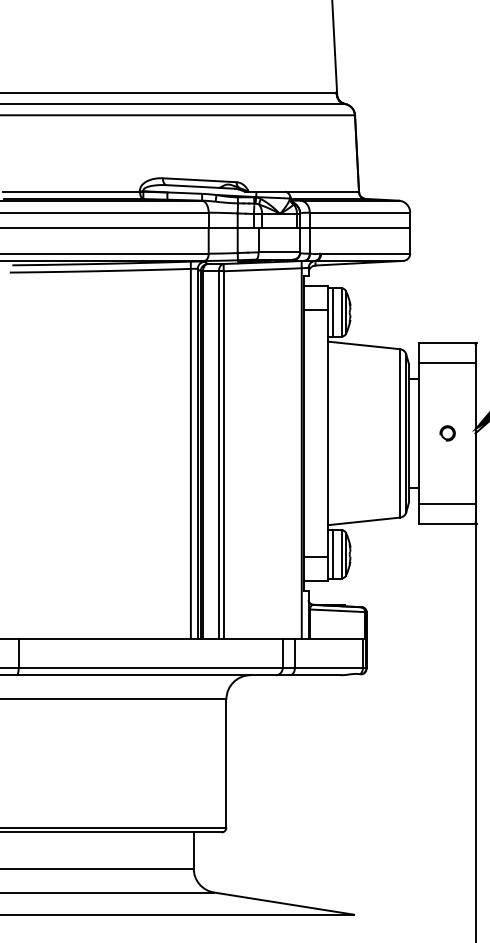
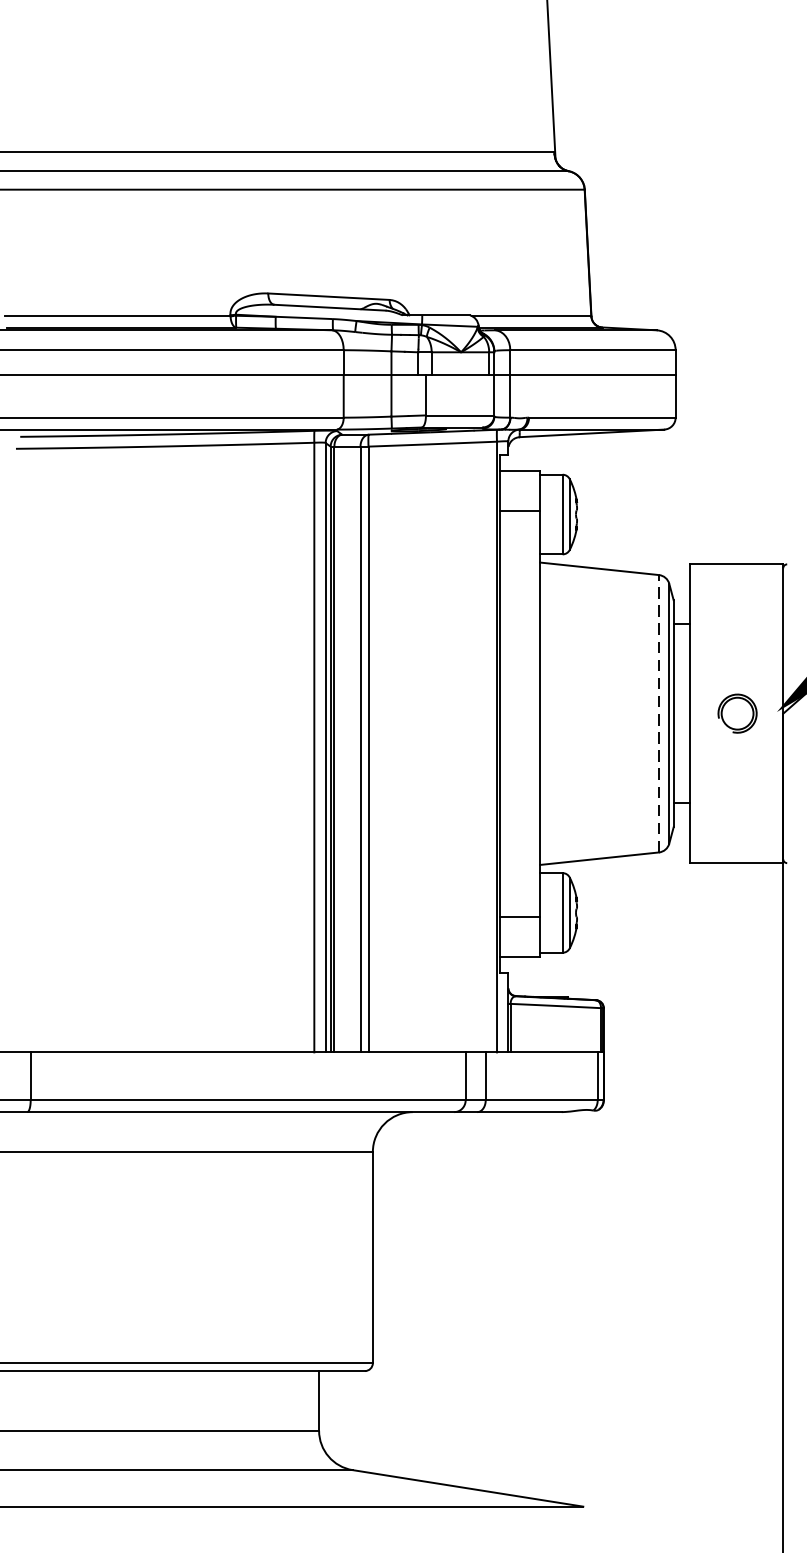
line: (332, 312) -> (547, 514), removed
line: (446, 362) -> (735, 596), removed
line: (400, 432) -> (659, 712), solid -> dashed
part: (447, 433) -> (737, 713), size x1.6
line: (446, 503) -> (735, 829), removed
line: (332, 554) -> (547, 913), removed

